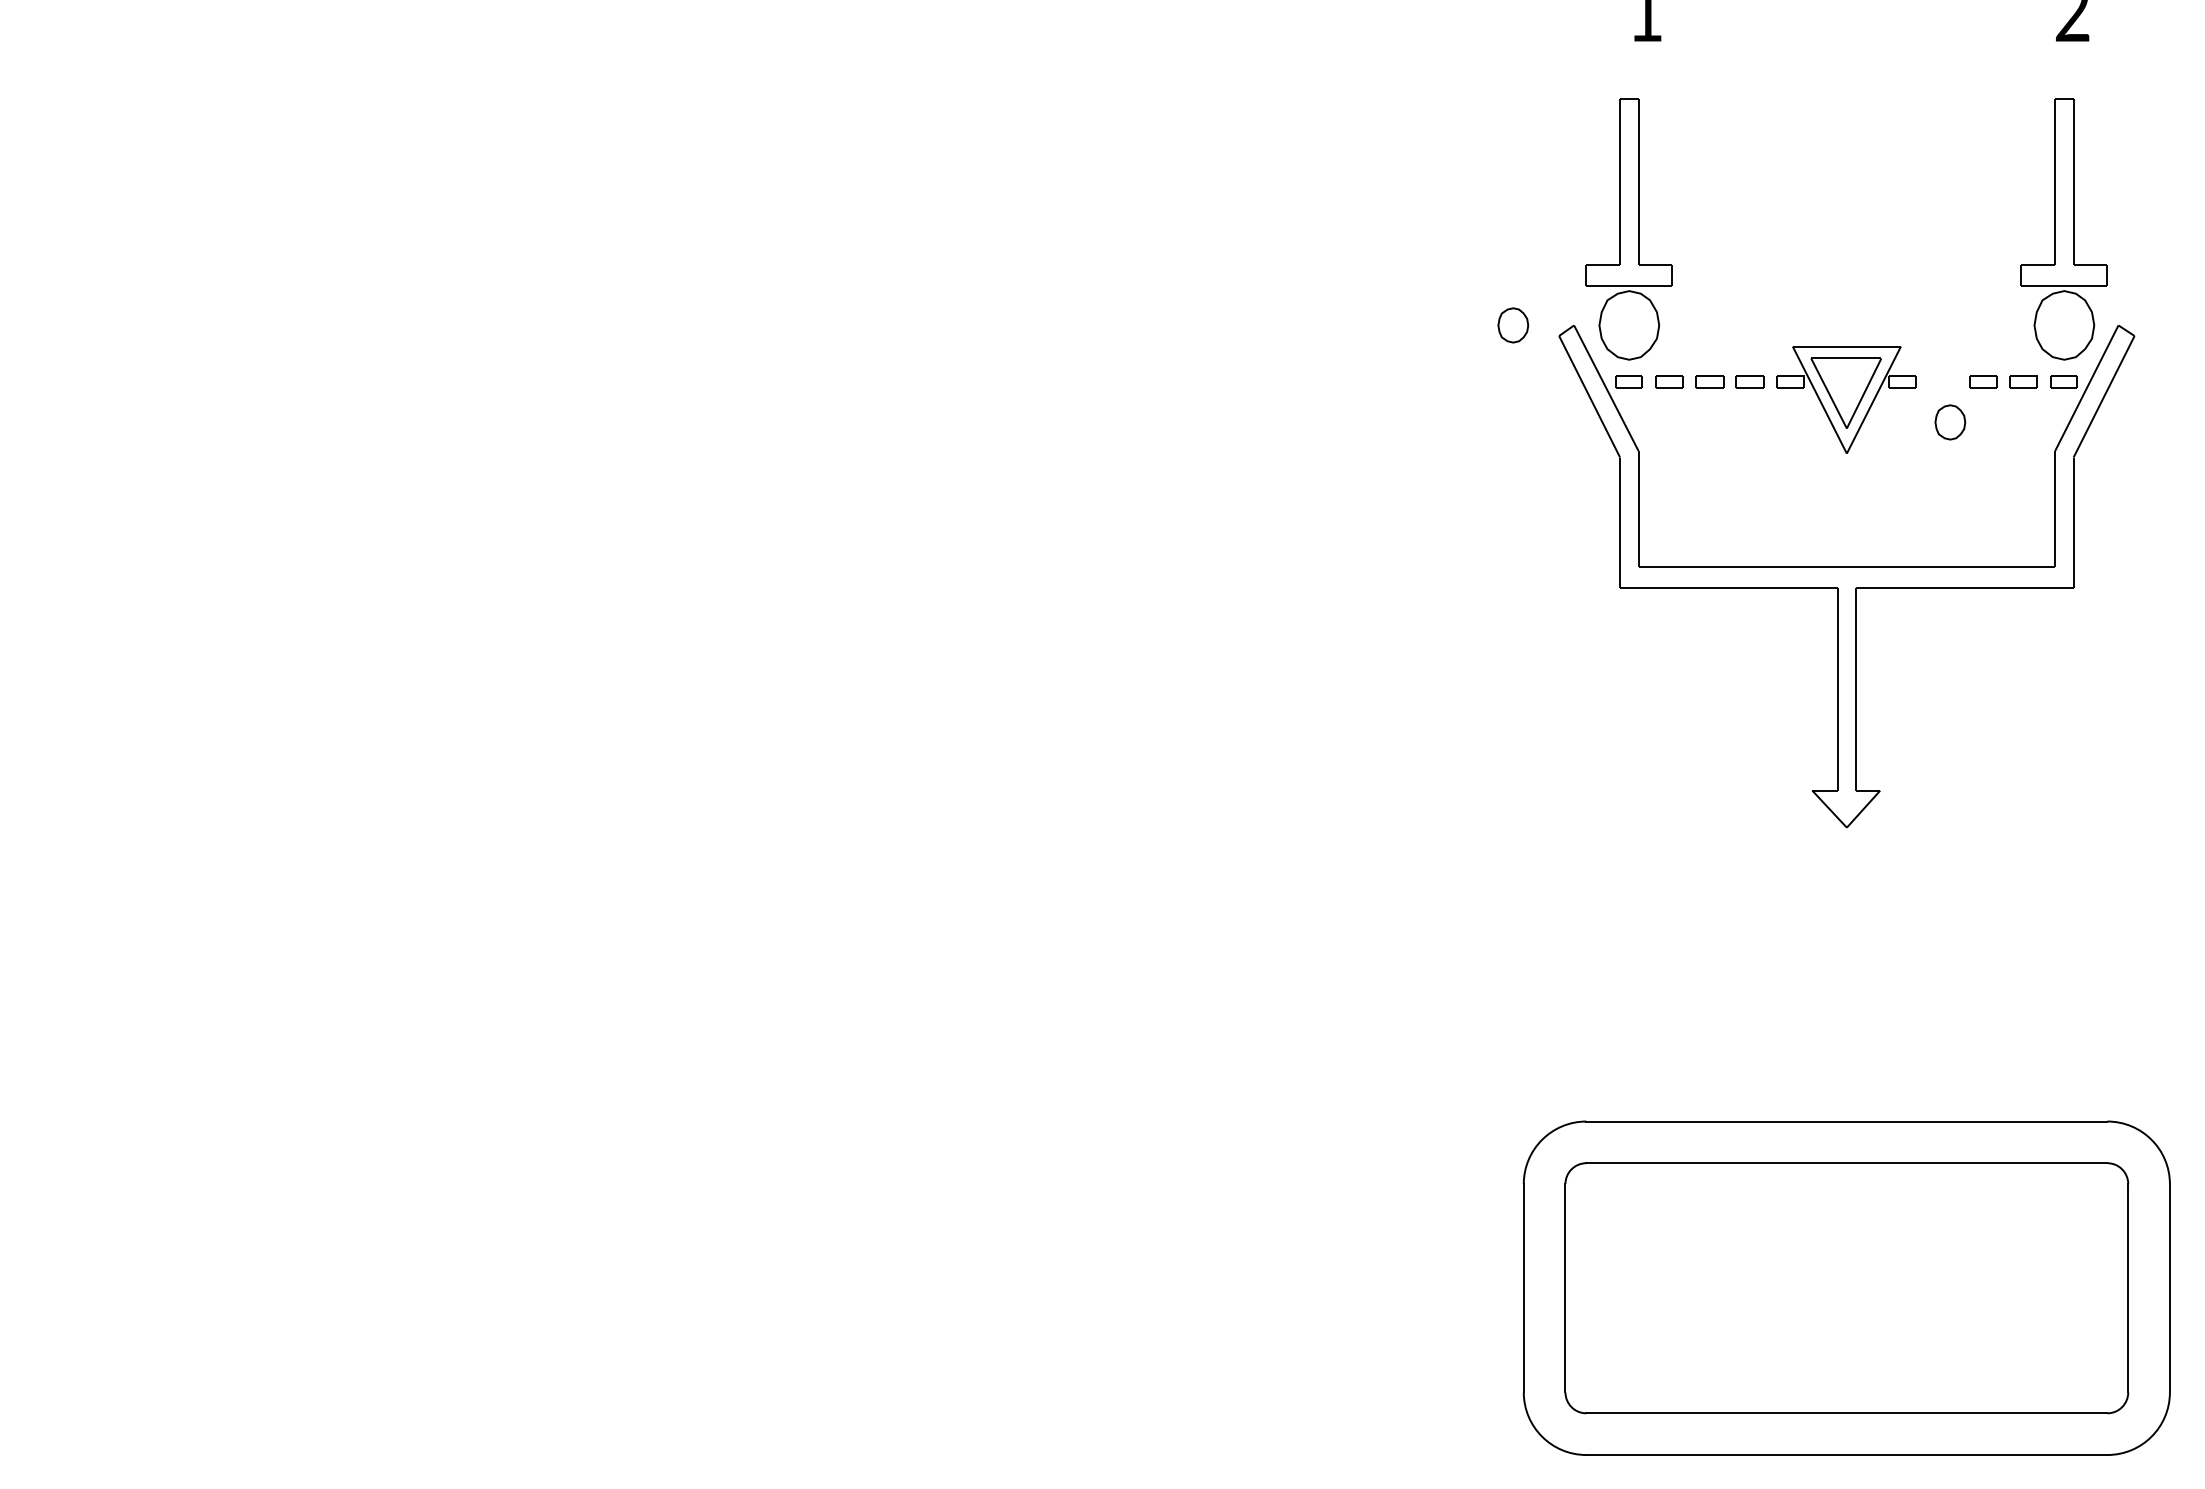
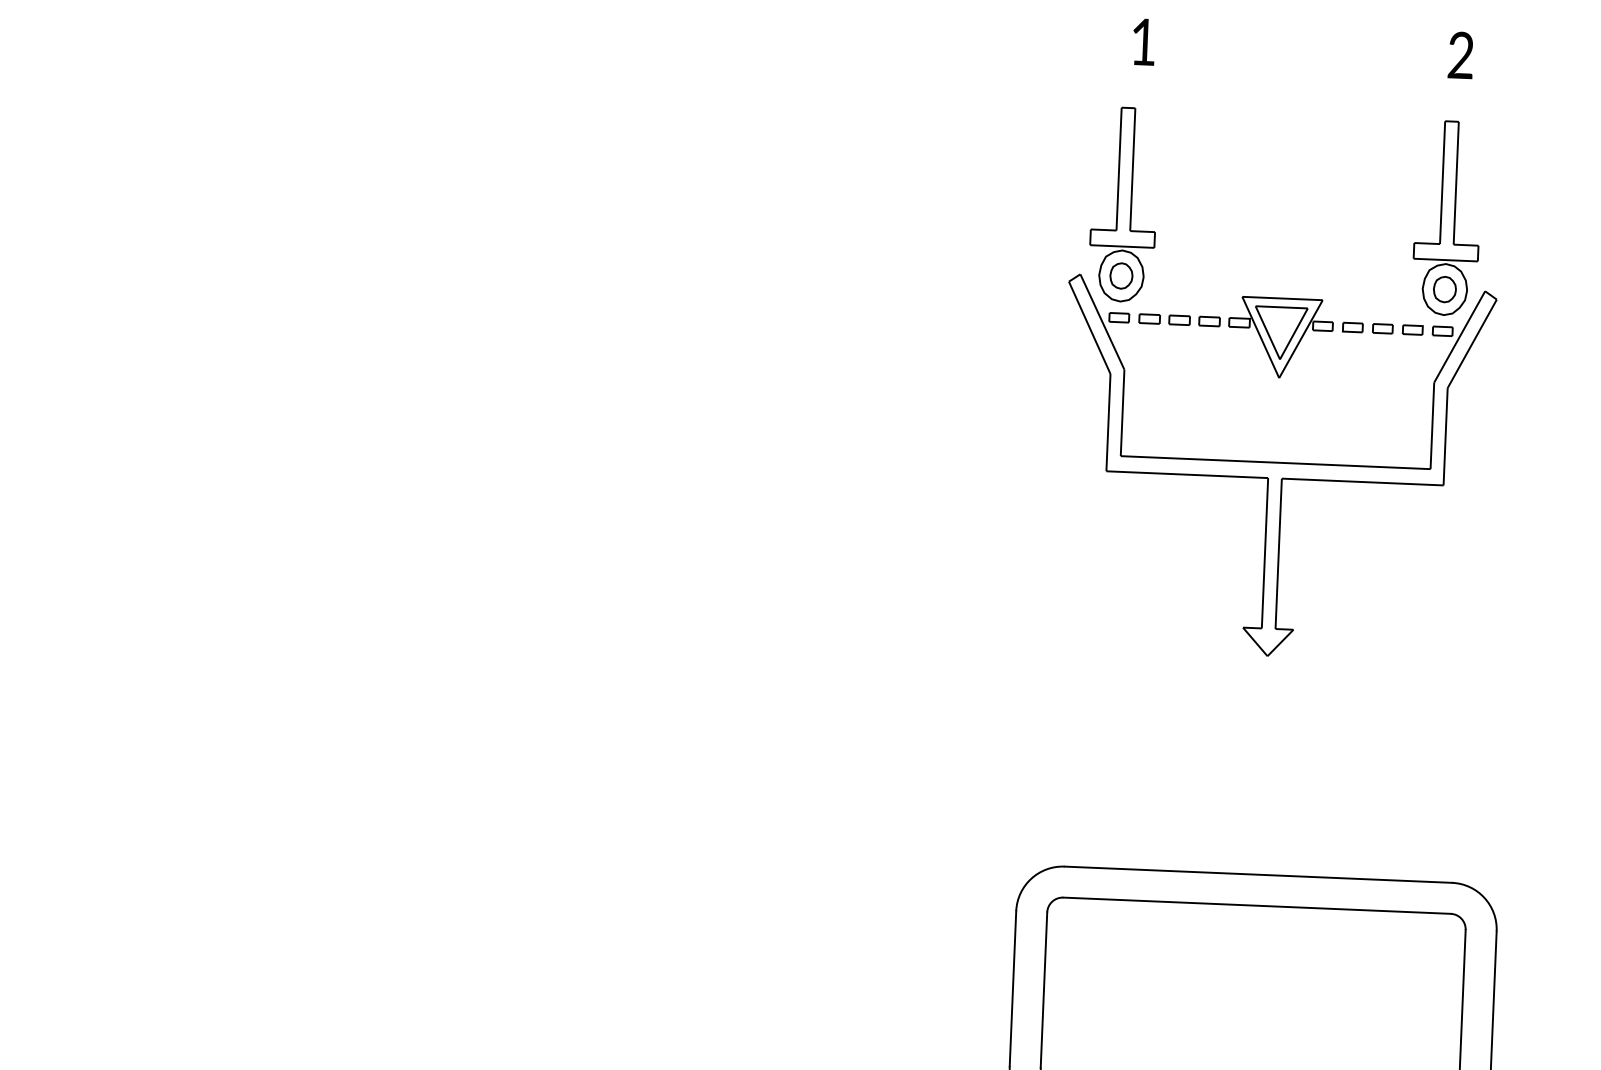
part: (1513, 325) -> (1121, 276), moved
part: (1942, 381) -> (1352, 327), added
part: (1950, 422) -> (1445, 289), moved

